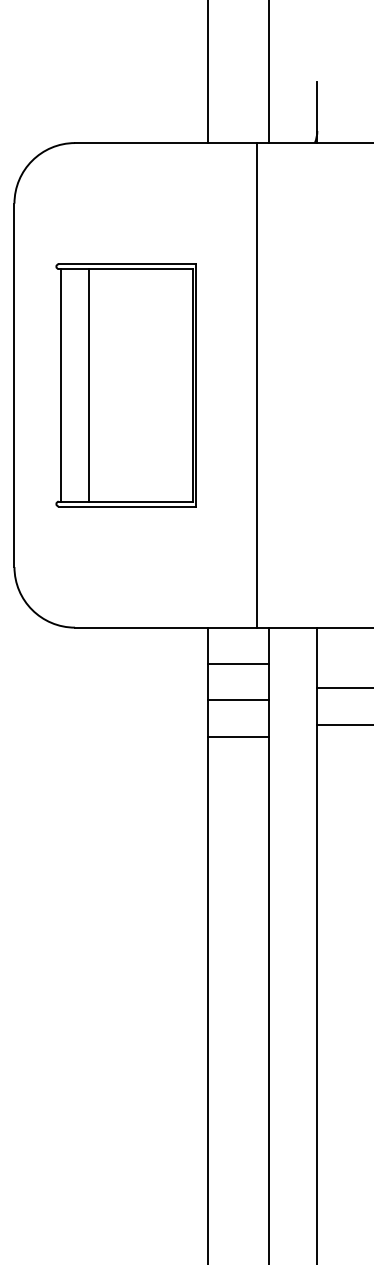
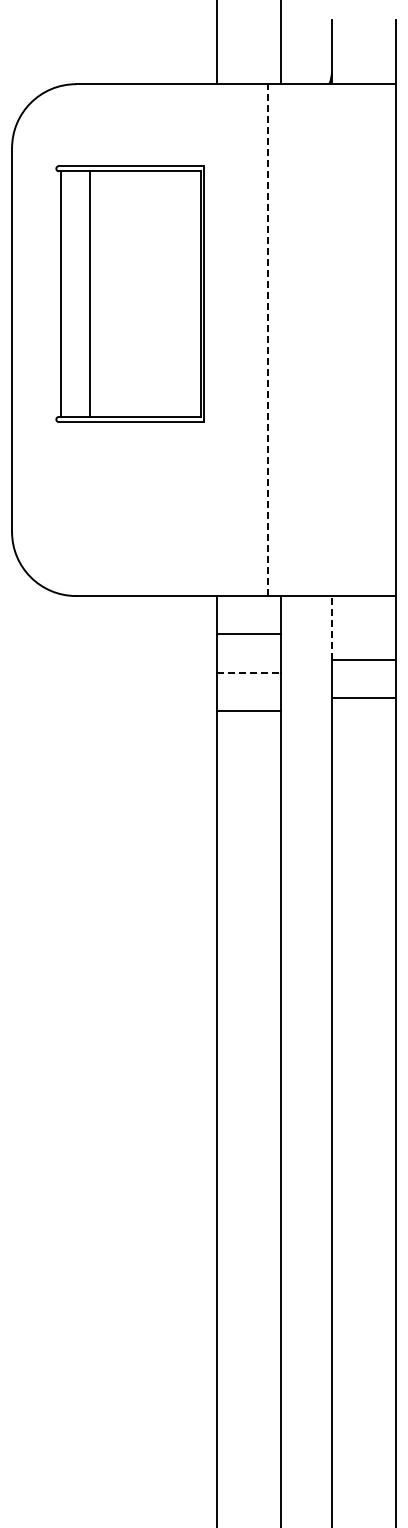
part: (125, 384) -> (129, 293), moved
line: (256, 385) -> (267, 340), solid -> dashed
line: (316, 658) -> (331, 628), solid -> dashed
line: (238, 700) -> (248, 672), solid -> dashed

